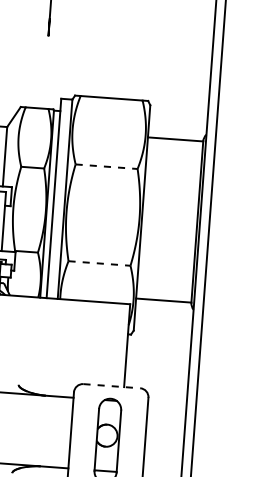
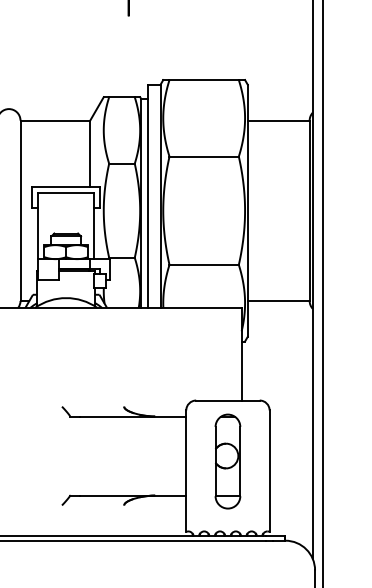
line: (106, 166) -> (204, 156), dashed -> solid
line: (99, 263) -> (204, 264), dashed -> solid
line: (111, 386) -> (227, 400), dashed -> solid

